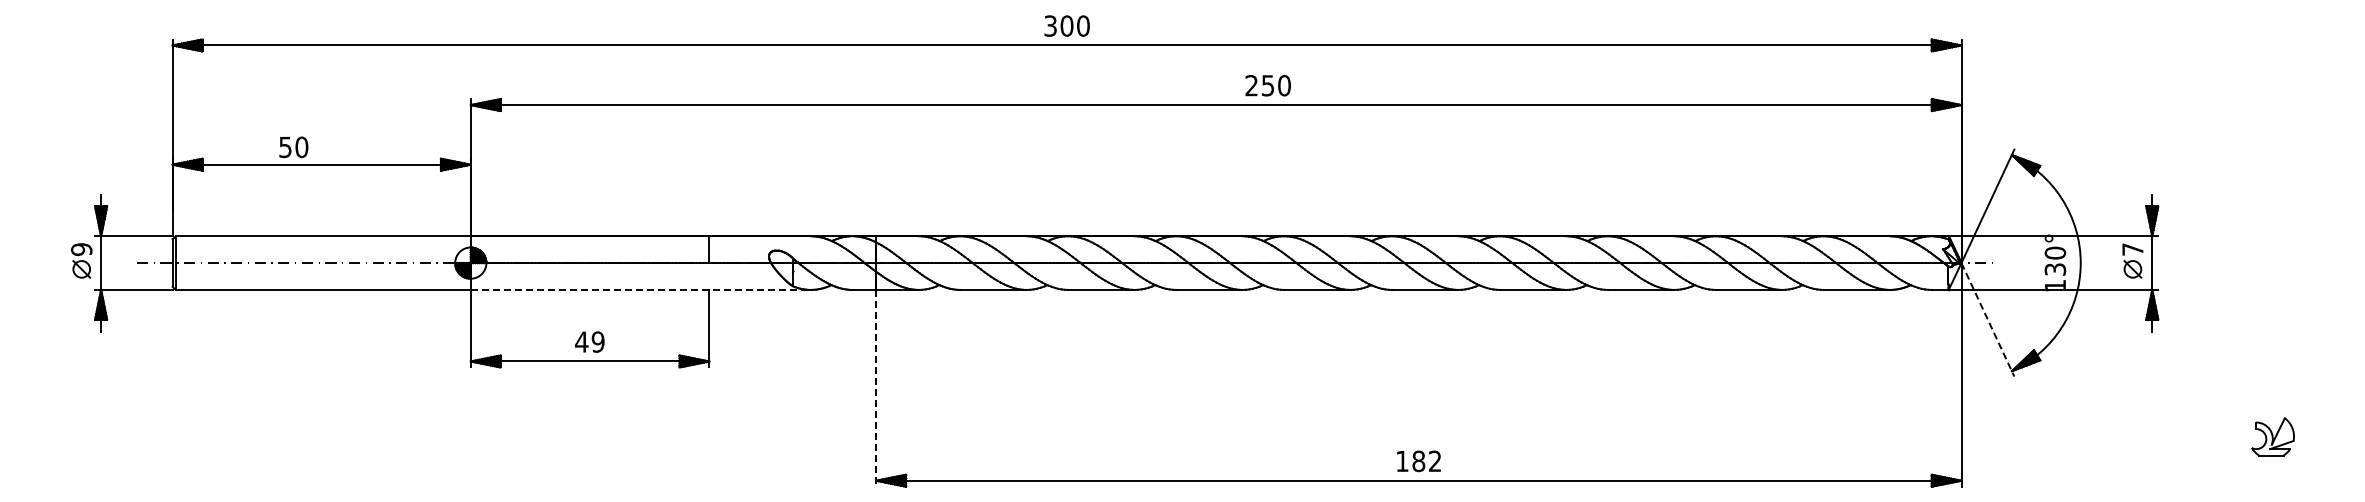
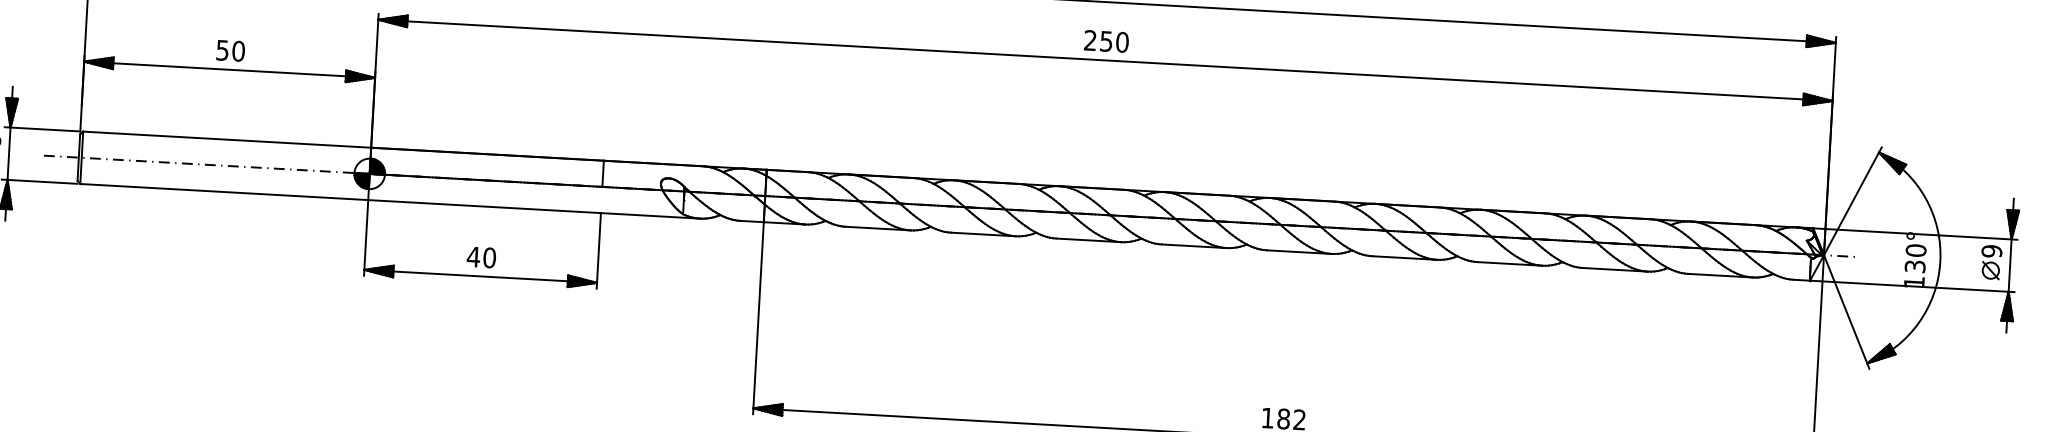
text: (1267, 85) -> (1105, 41), moved
text: (293, 147) -> (230, 51), moved
text: (2132, 249) -> (1991, 251), 7 -> 9
line: (641, 289) -> (534, 208), dashed -> solid
line: (1987, 319) -> (1846, 311), dashed -> solid
text: (597, 341) -> (489, 257), 49 -> 40
line: (876, 388) -> (758, 318), dashed -> solid

